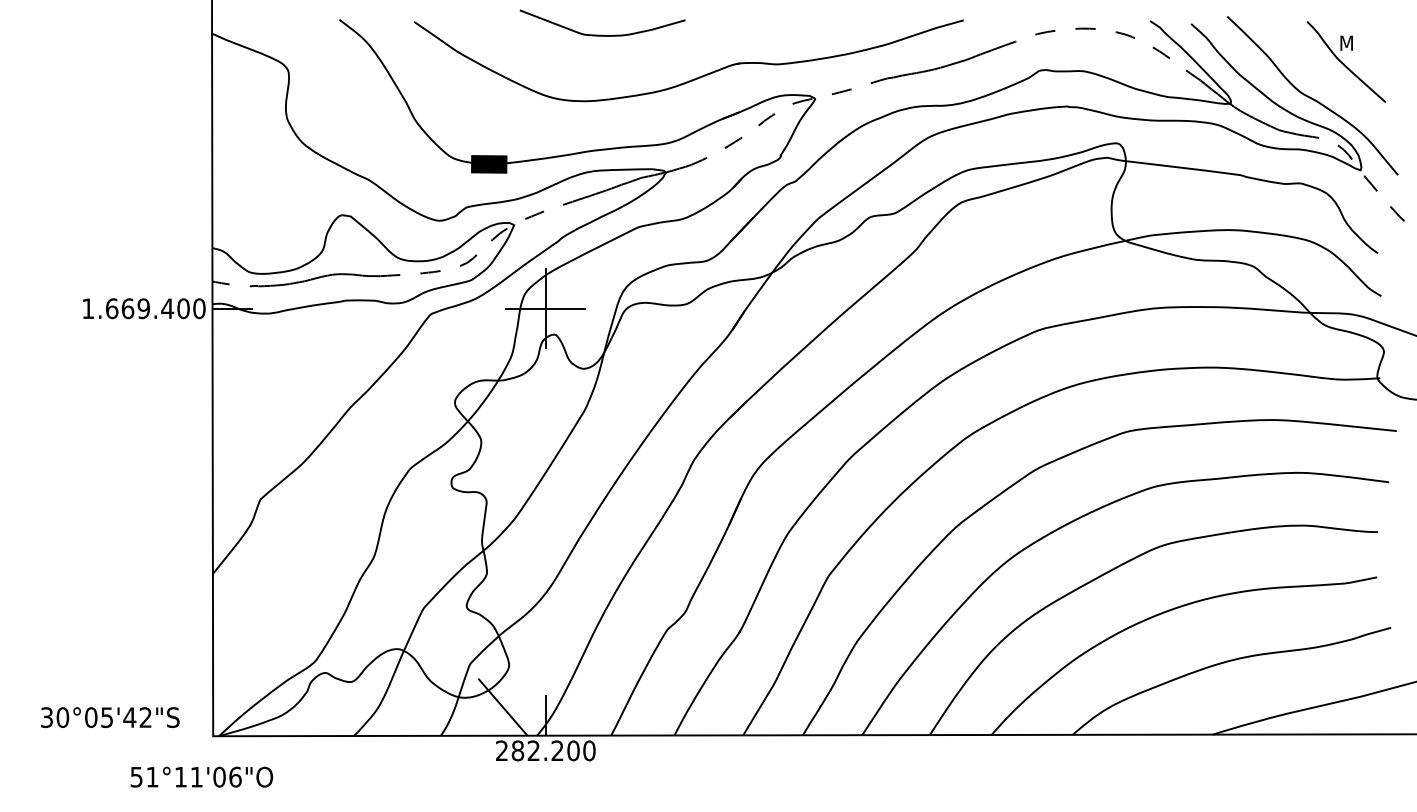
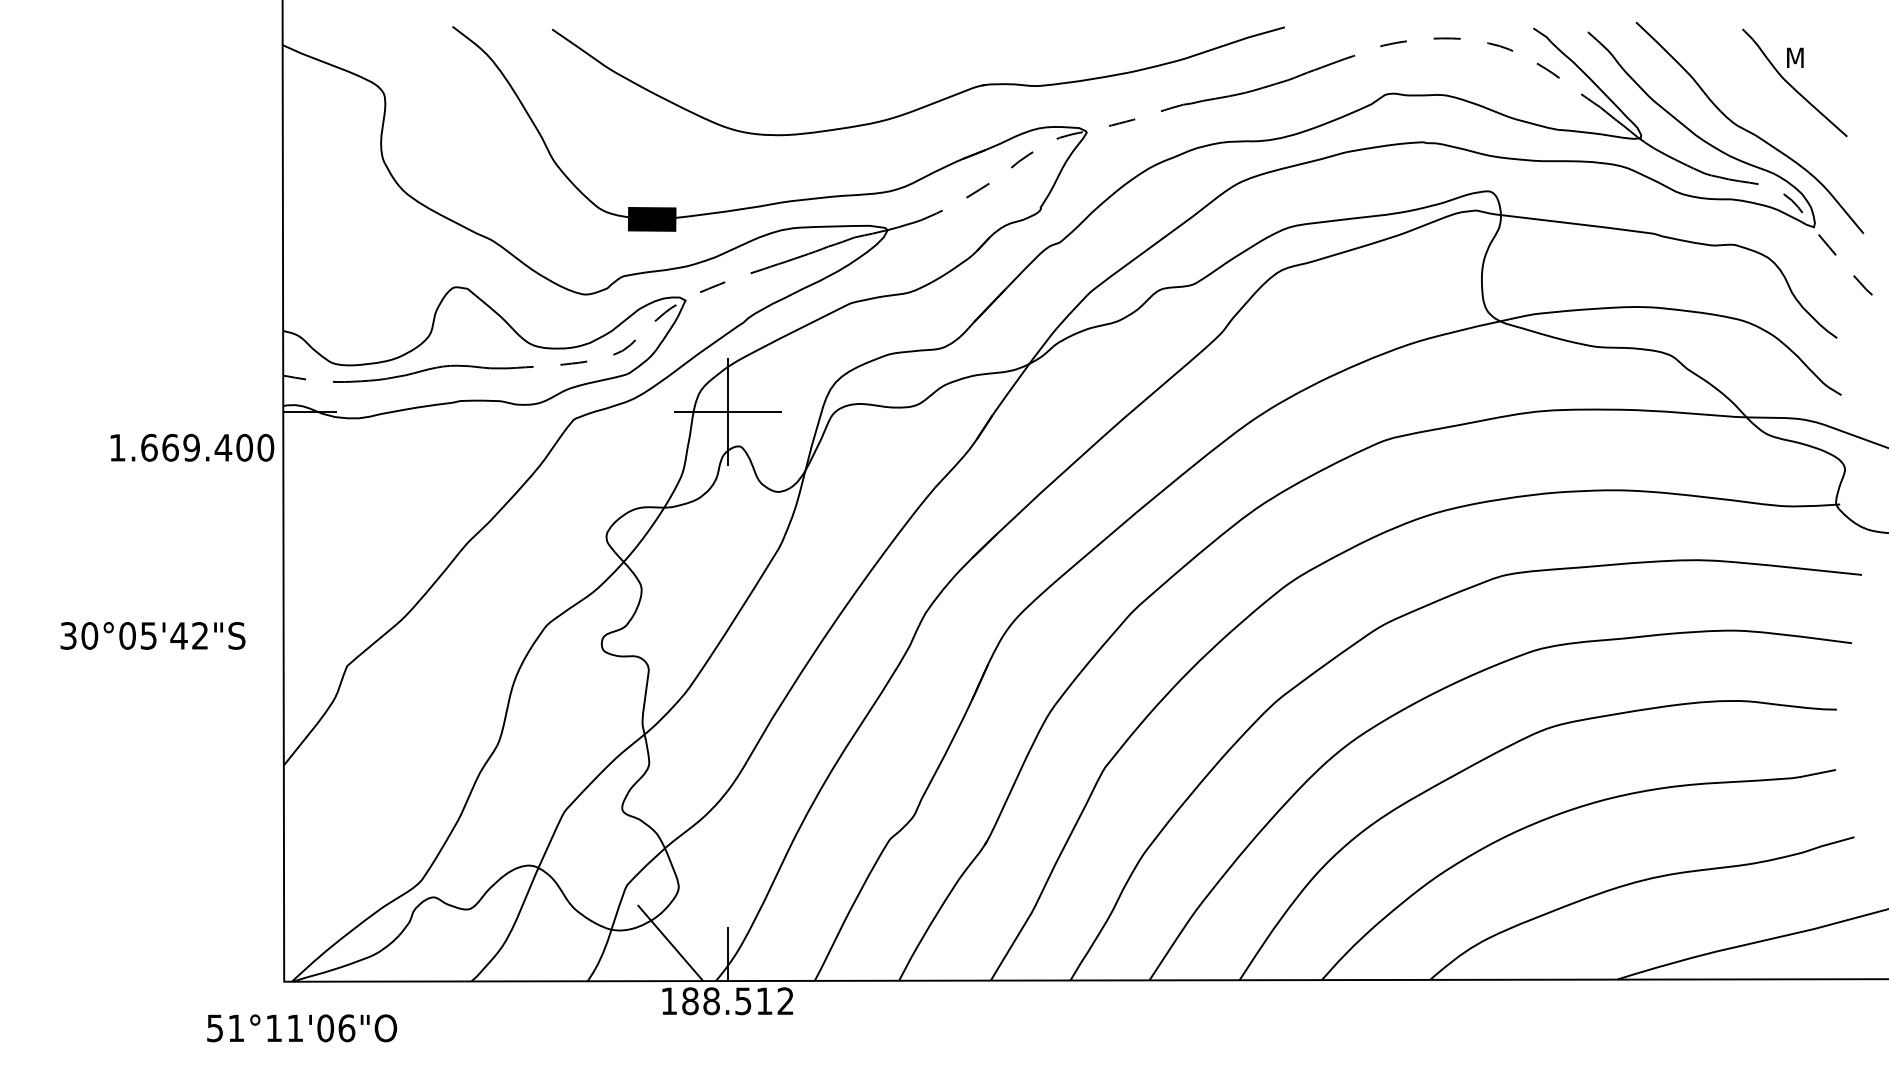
curve: (601, 35) -> (802, 47), removed
text: (144, 308) -> (192, 447), moved
text: (109, 717) -> (152, 635), moved
text: (545, 751) -> (727, 1001), 282.200 -> 188.512
text: (202, 777) -> (302, 1028), moved

